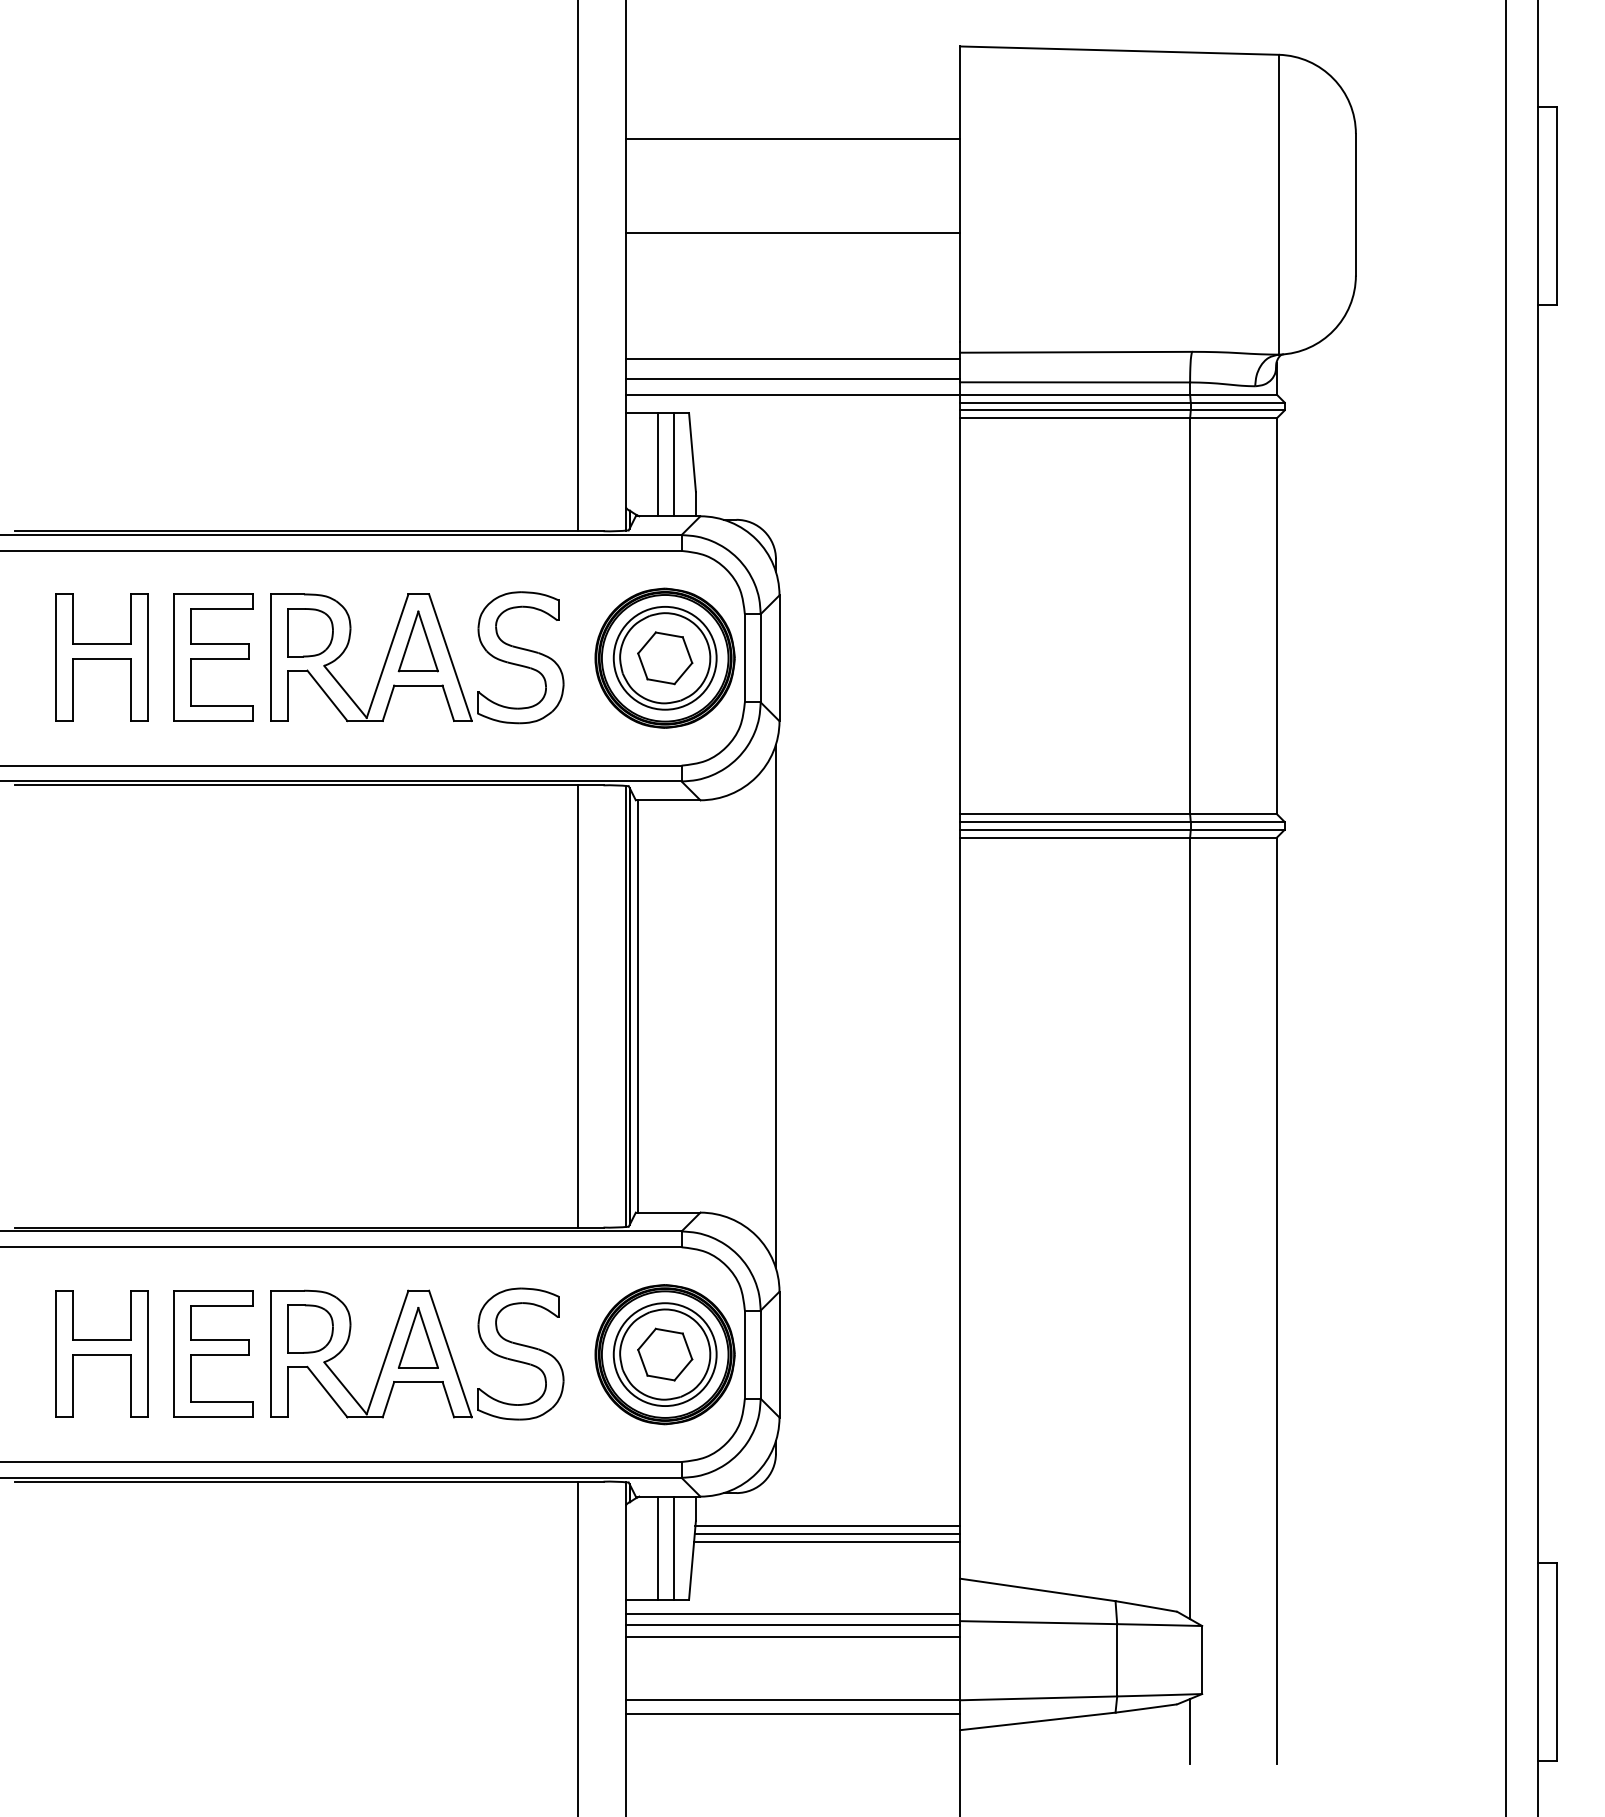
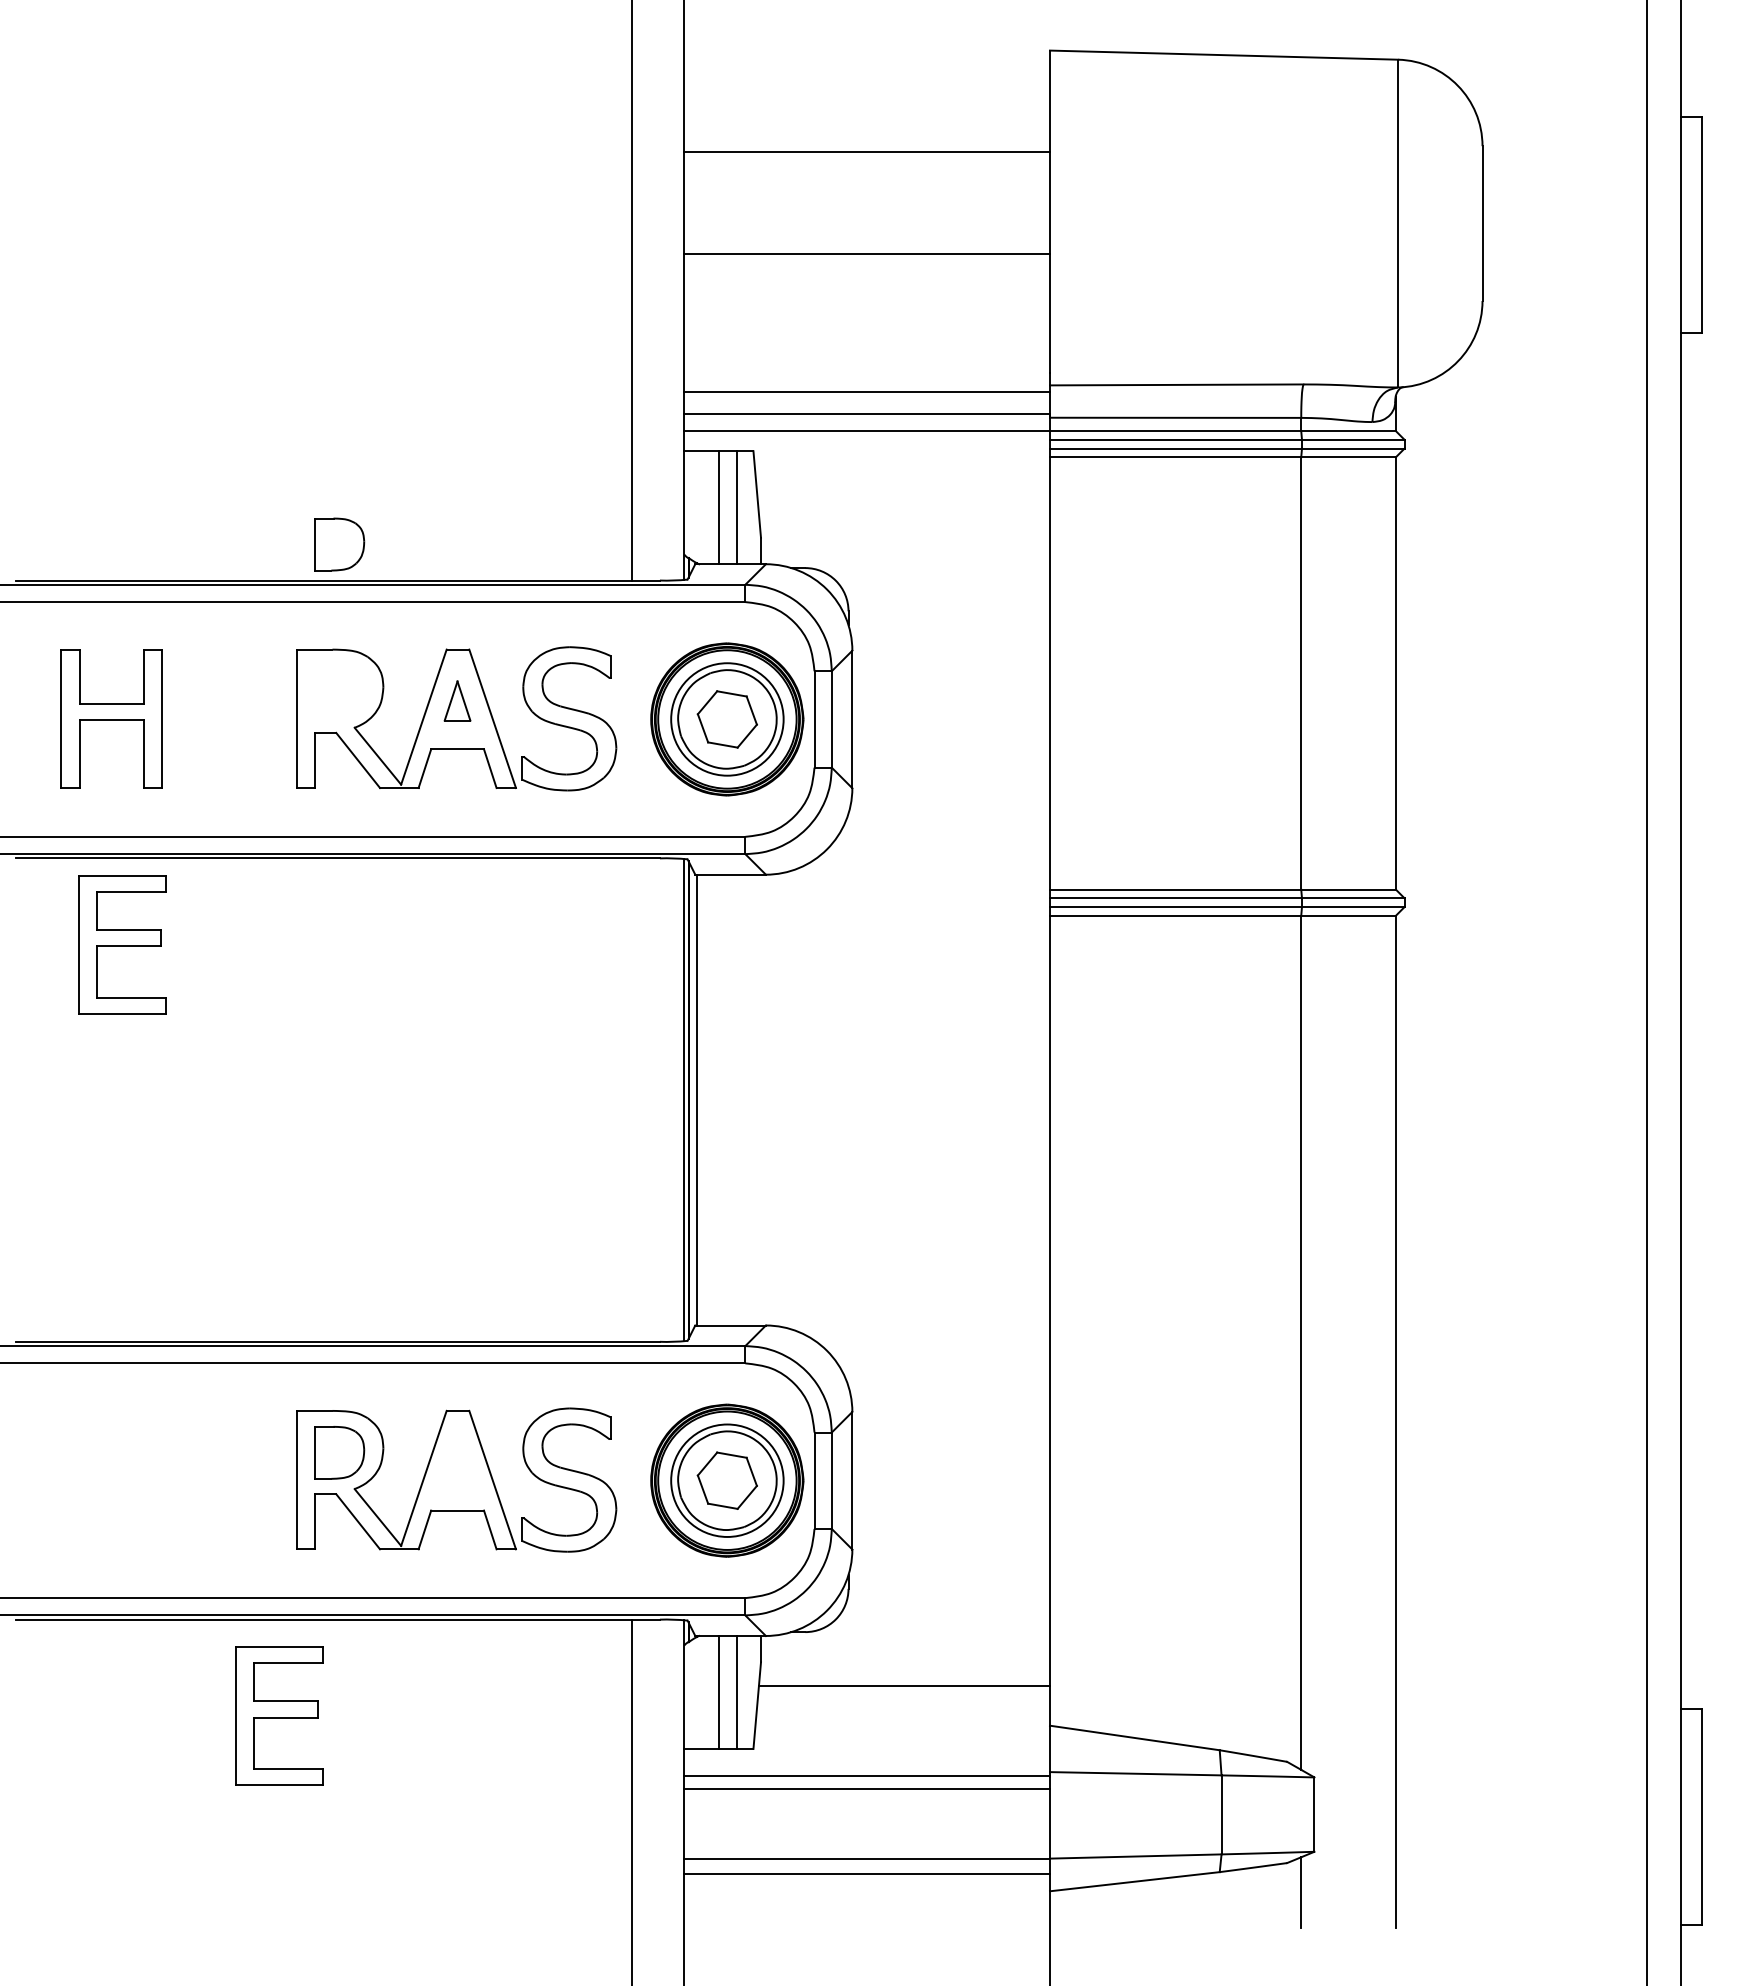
part: (310, 632) -> (339, 544), moved
part: (418, 640) -> (457, 700), size x0.6
part: (213, 657) -> (122, 944), moved
line: (578, 1005) -> (632, 1099), removed
line: (775, 1005) -> (848, 1099), removed
part: (418, 1337) -> (457, 1461), removed
part: (101, 1353) -> (111, 1479), removed
part: (213, 1353) -> (279, 1715), moved
line: (827, 1526) -> (904, 1668), removed
line: (827, 1533) -> (904, 1676), removed
line: (792, 1613) -> (866, 1763), removed

